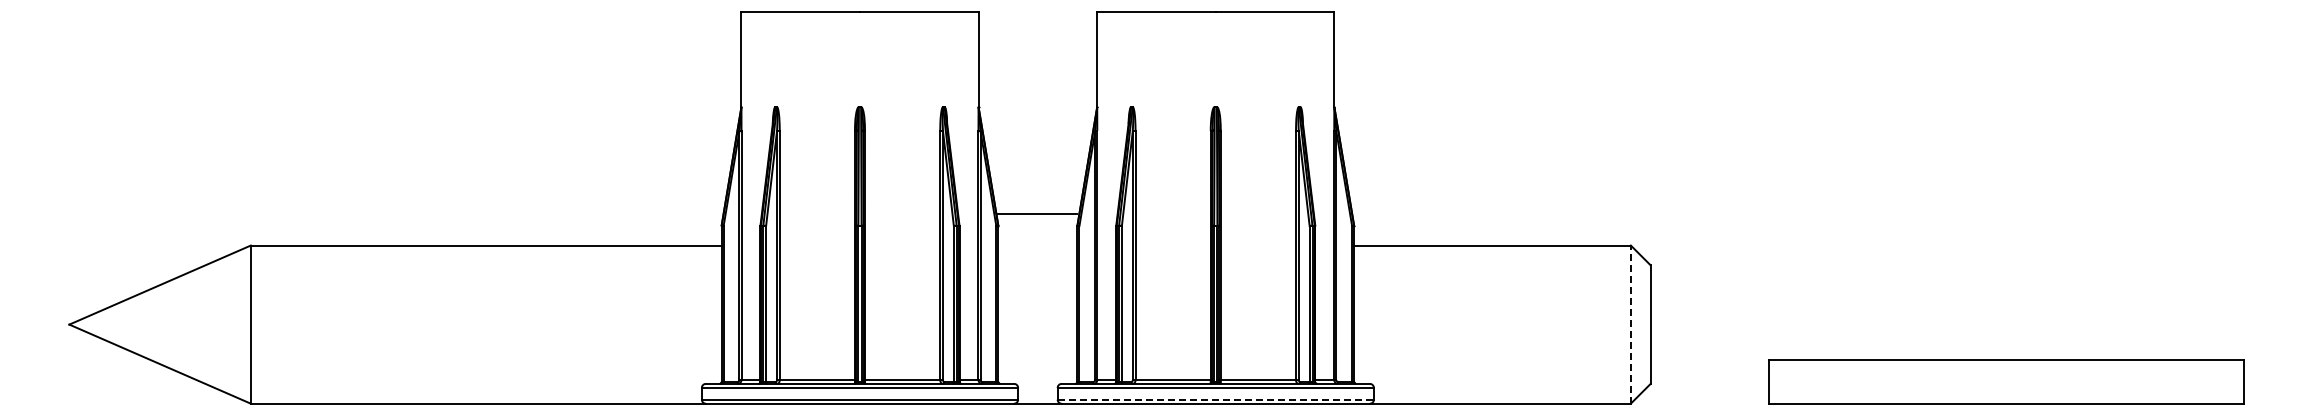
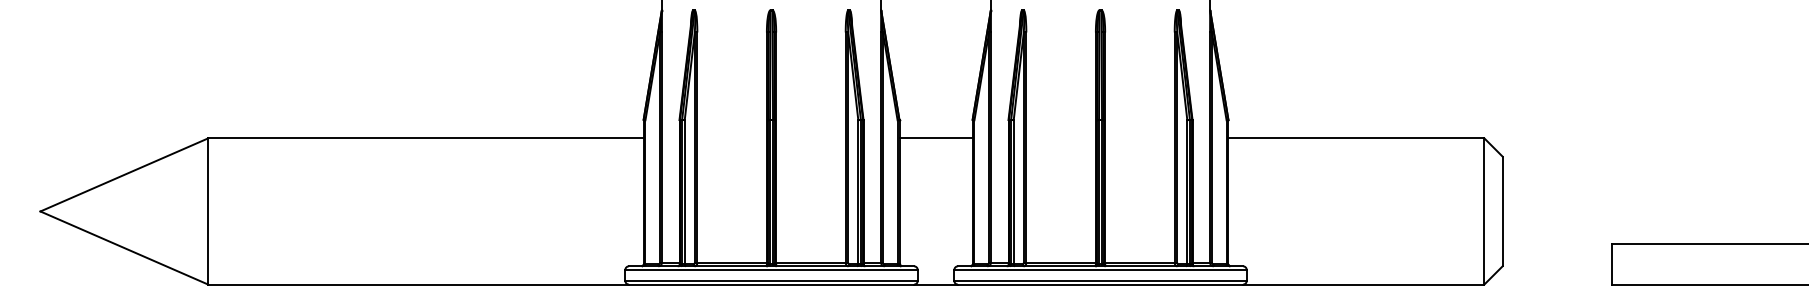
line: (1037, 213) -> (935, 138), moved
line: (1630, 324) -> (1484, 211), dashed -> solid
line: (1216, 399) -> (1101, 280), dashed -> solid

